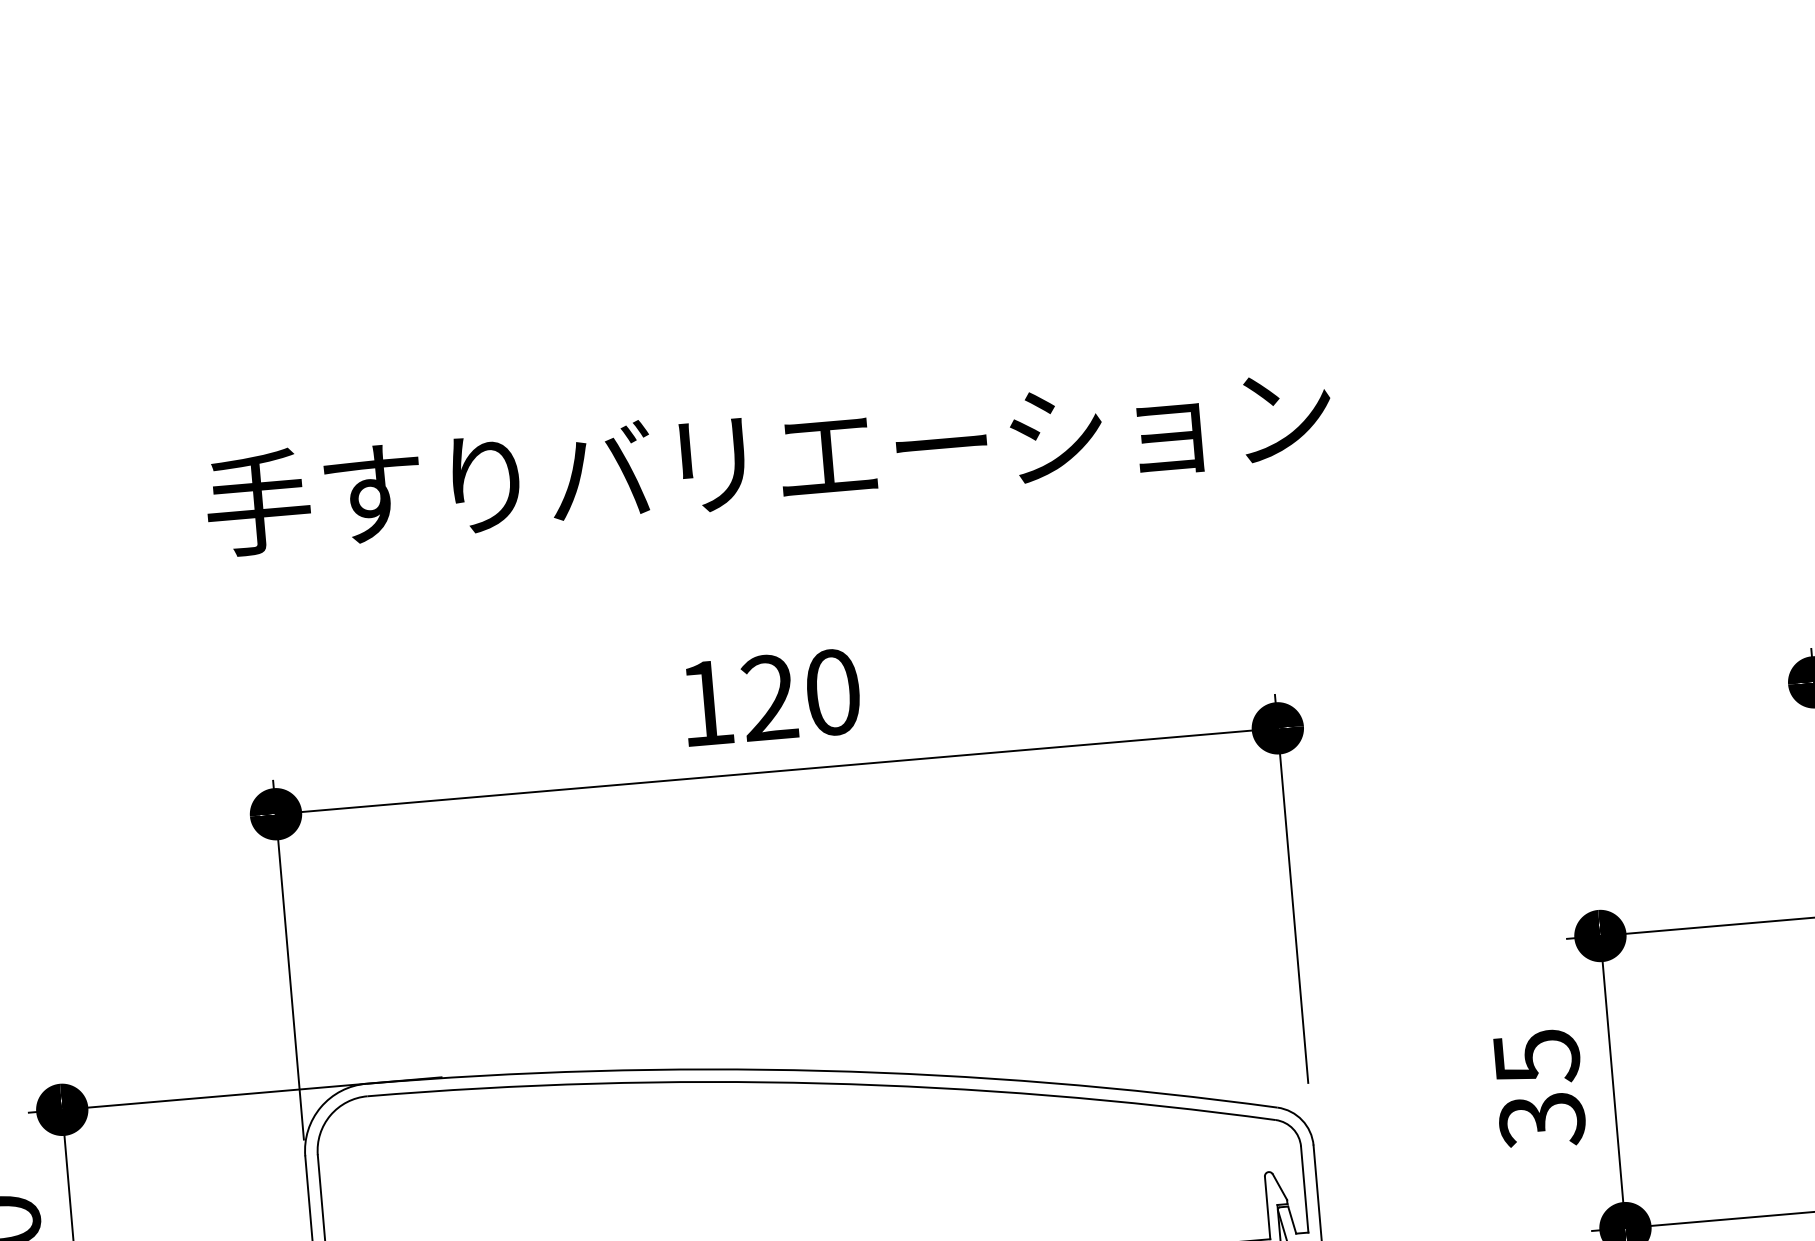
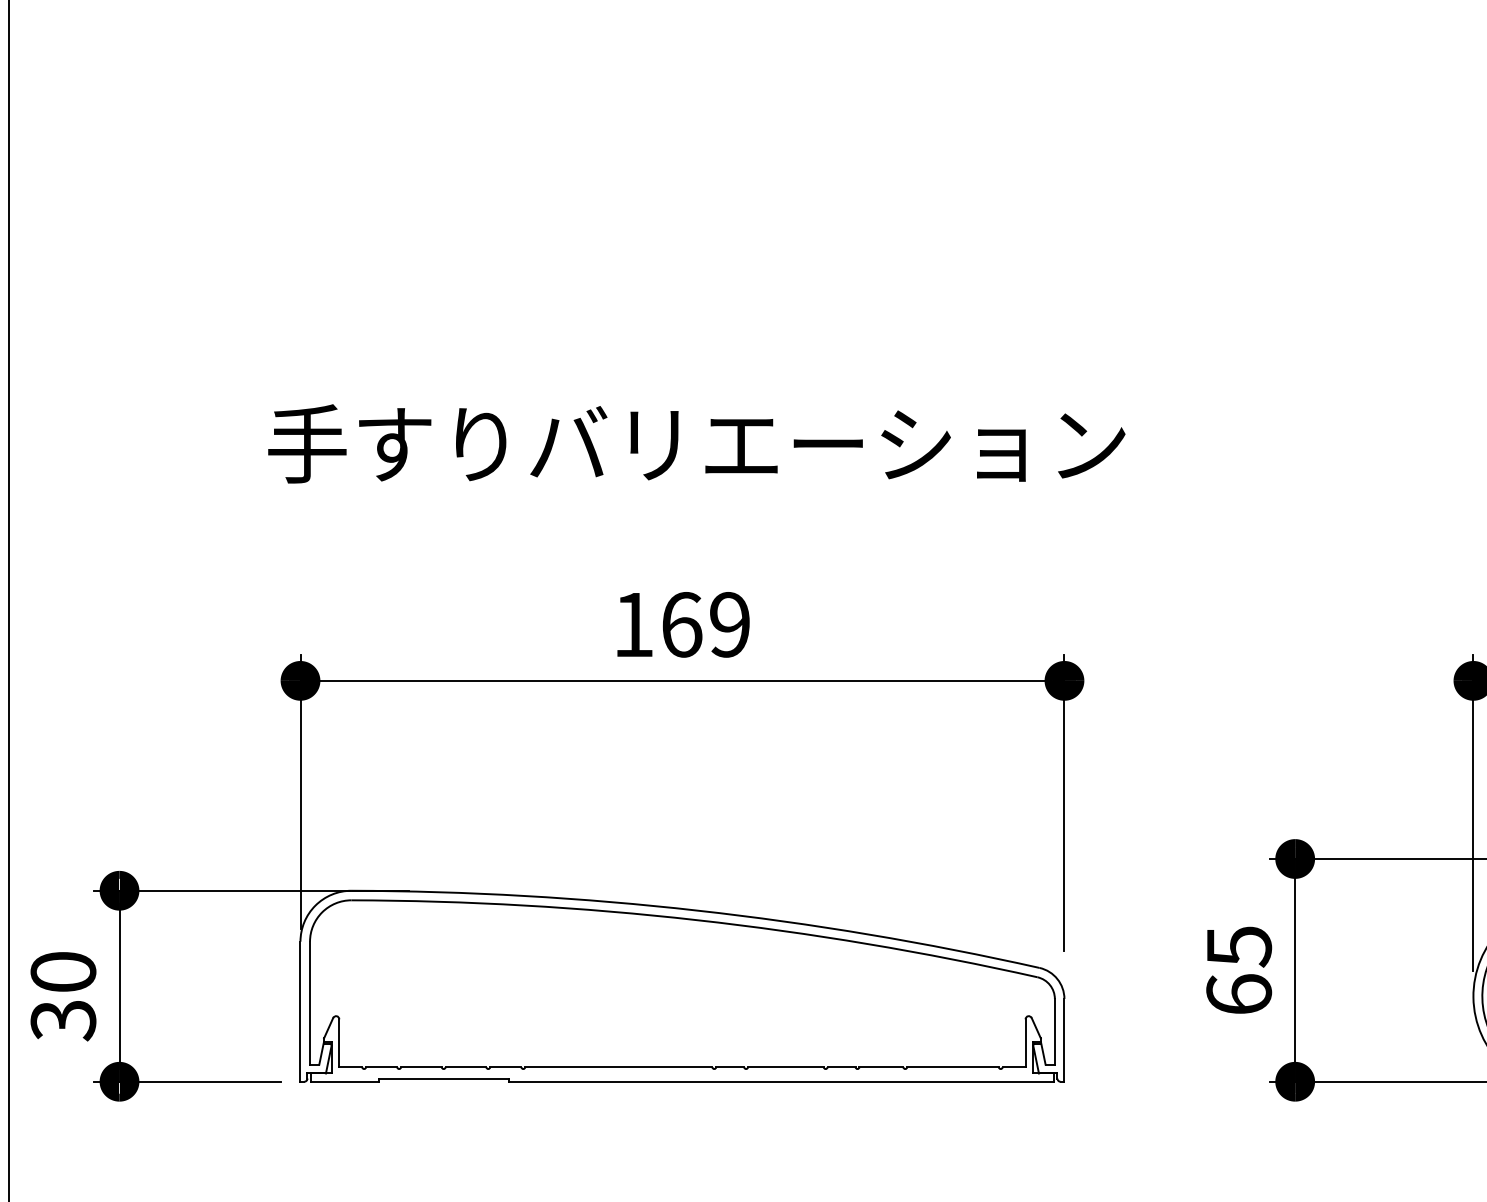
text: (800, 694) -> (705, 624), 120 -> 169
text: (1542, 1119) -> (1239, 994), 35 -> 65

